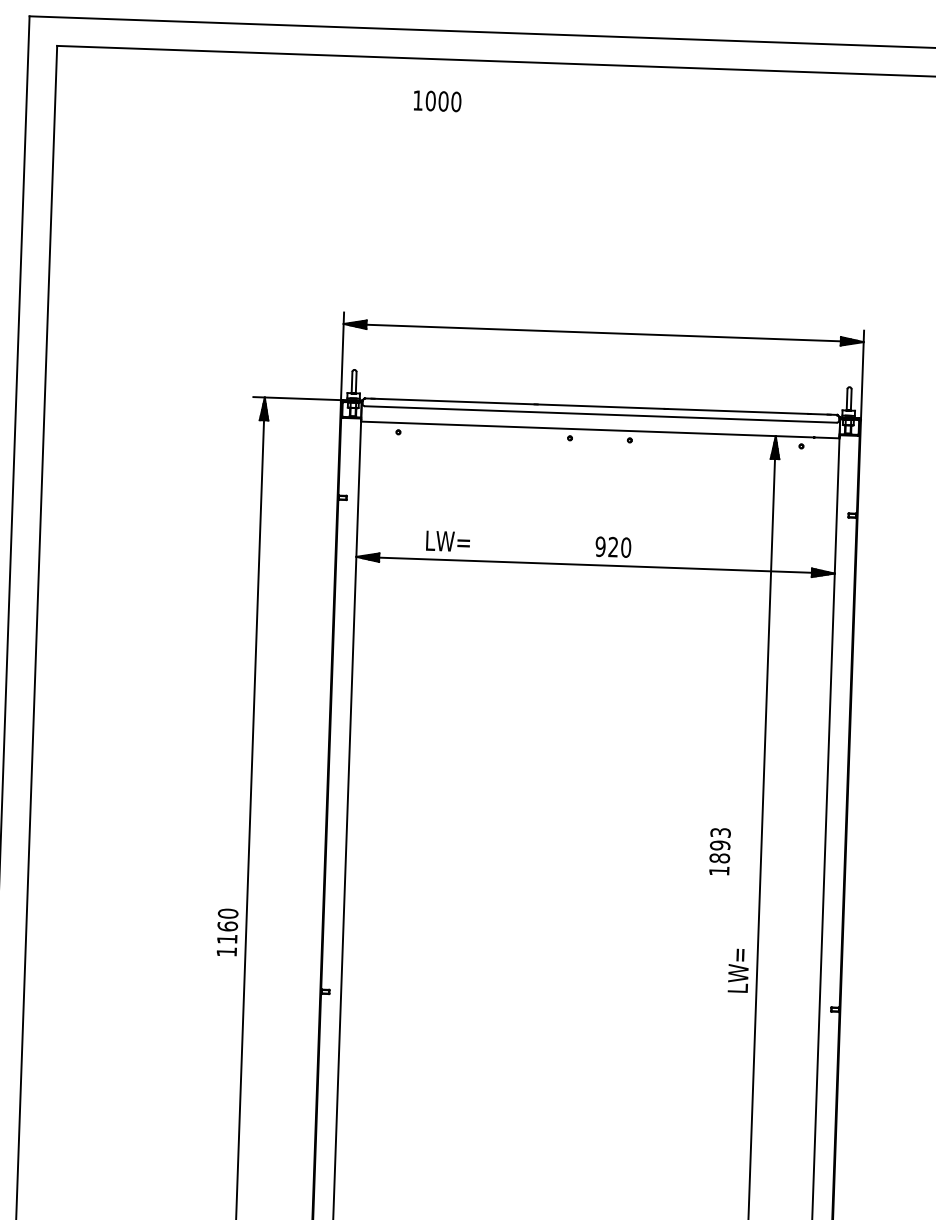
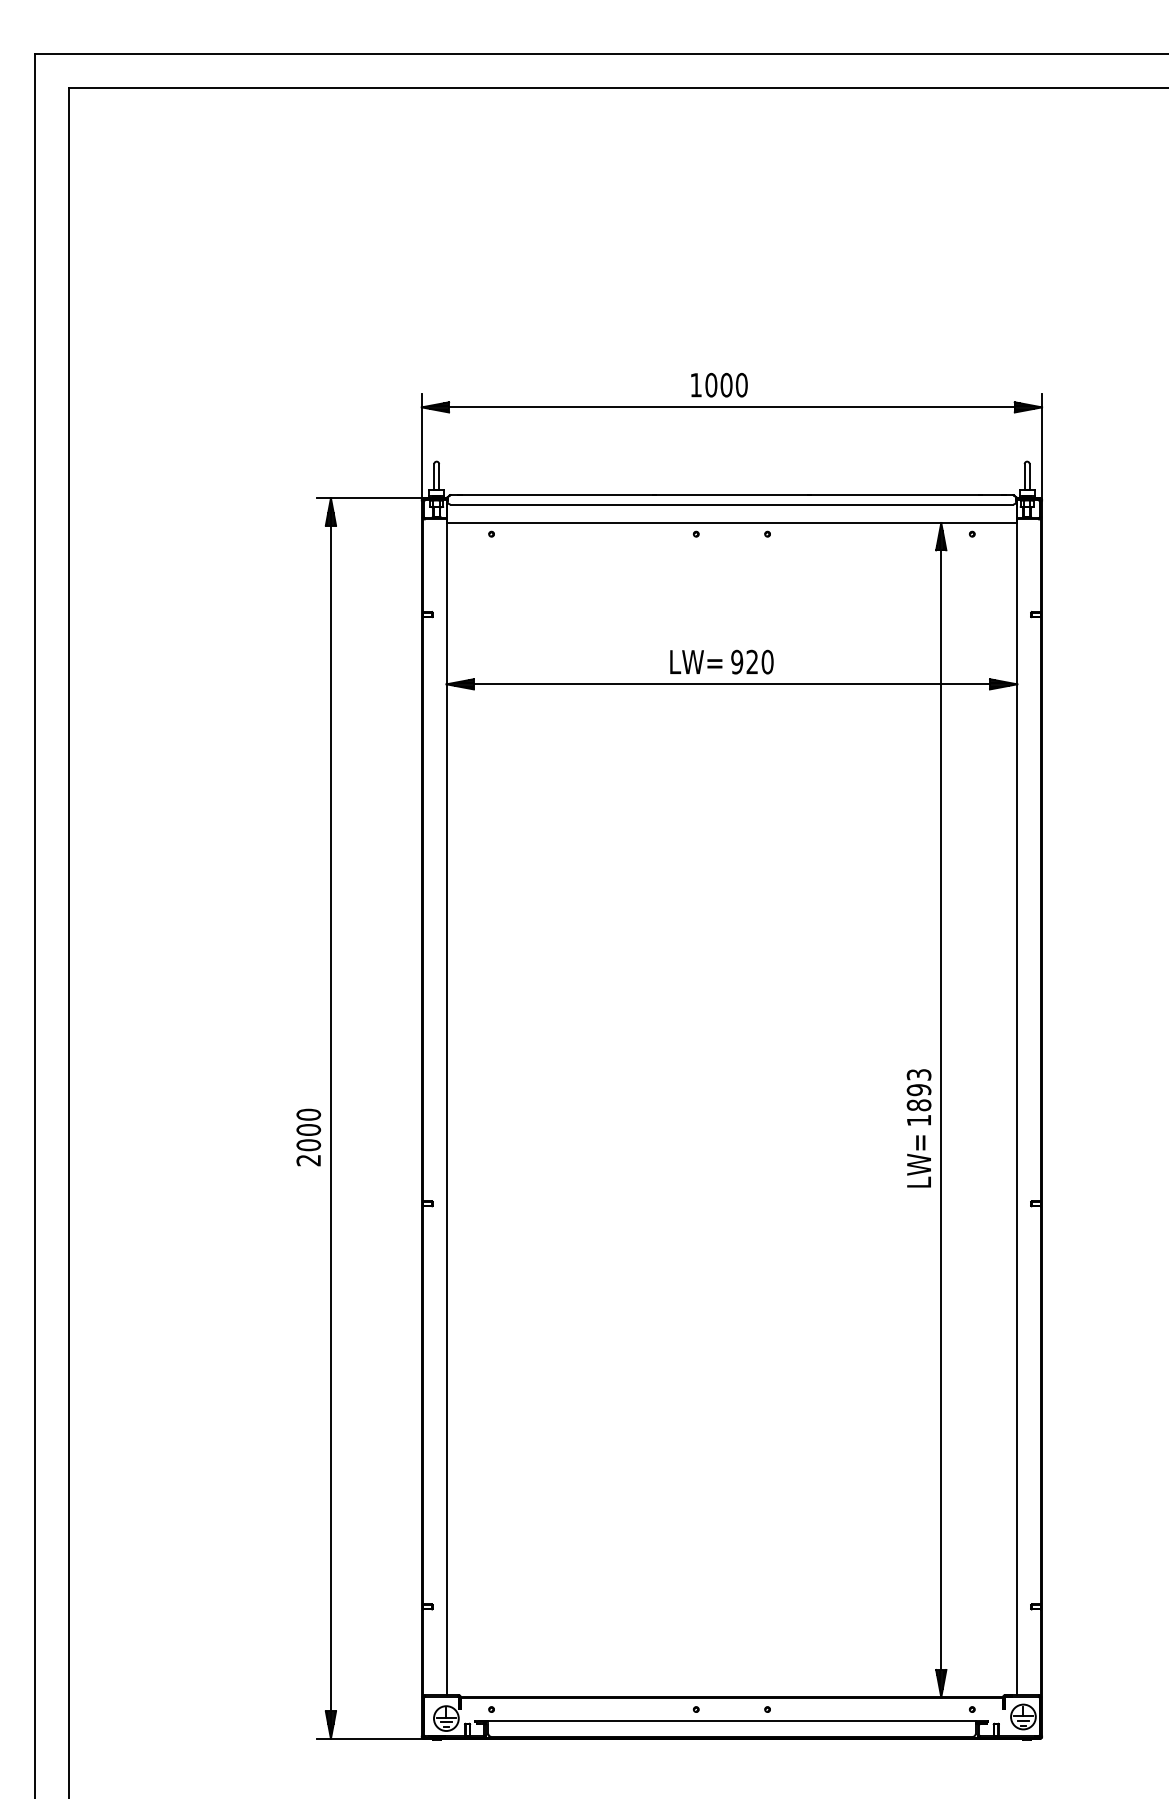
text: (437, 100) -> (719, 384), moved
text: (448, 540) -> (696, 661), moved
text: (719, 851) -> (918, 1097), moved
text: (227, 939) -> (308, 1145), 1160 -> 2000

